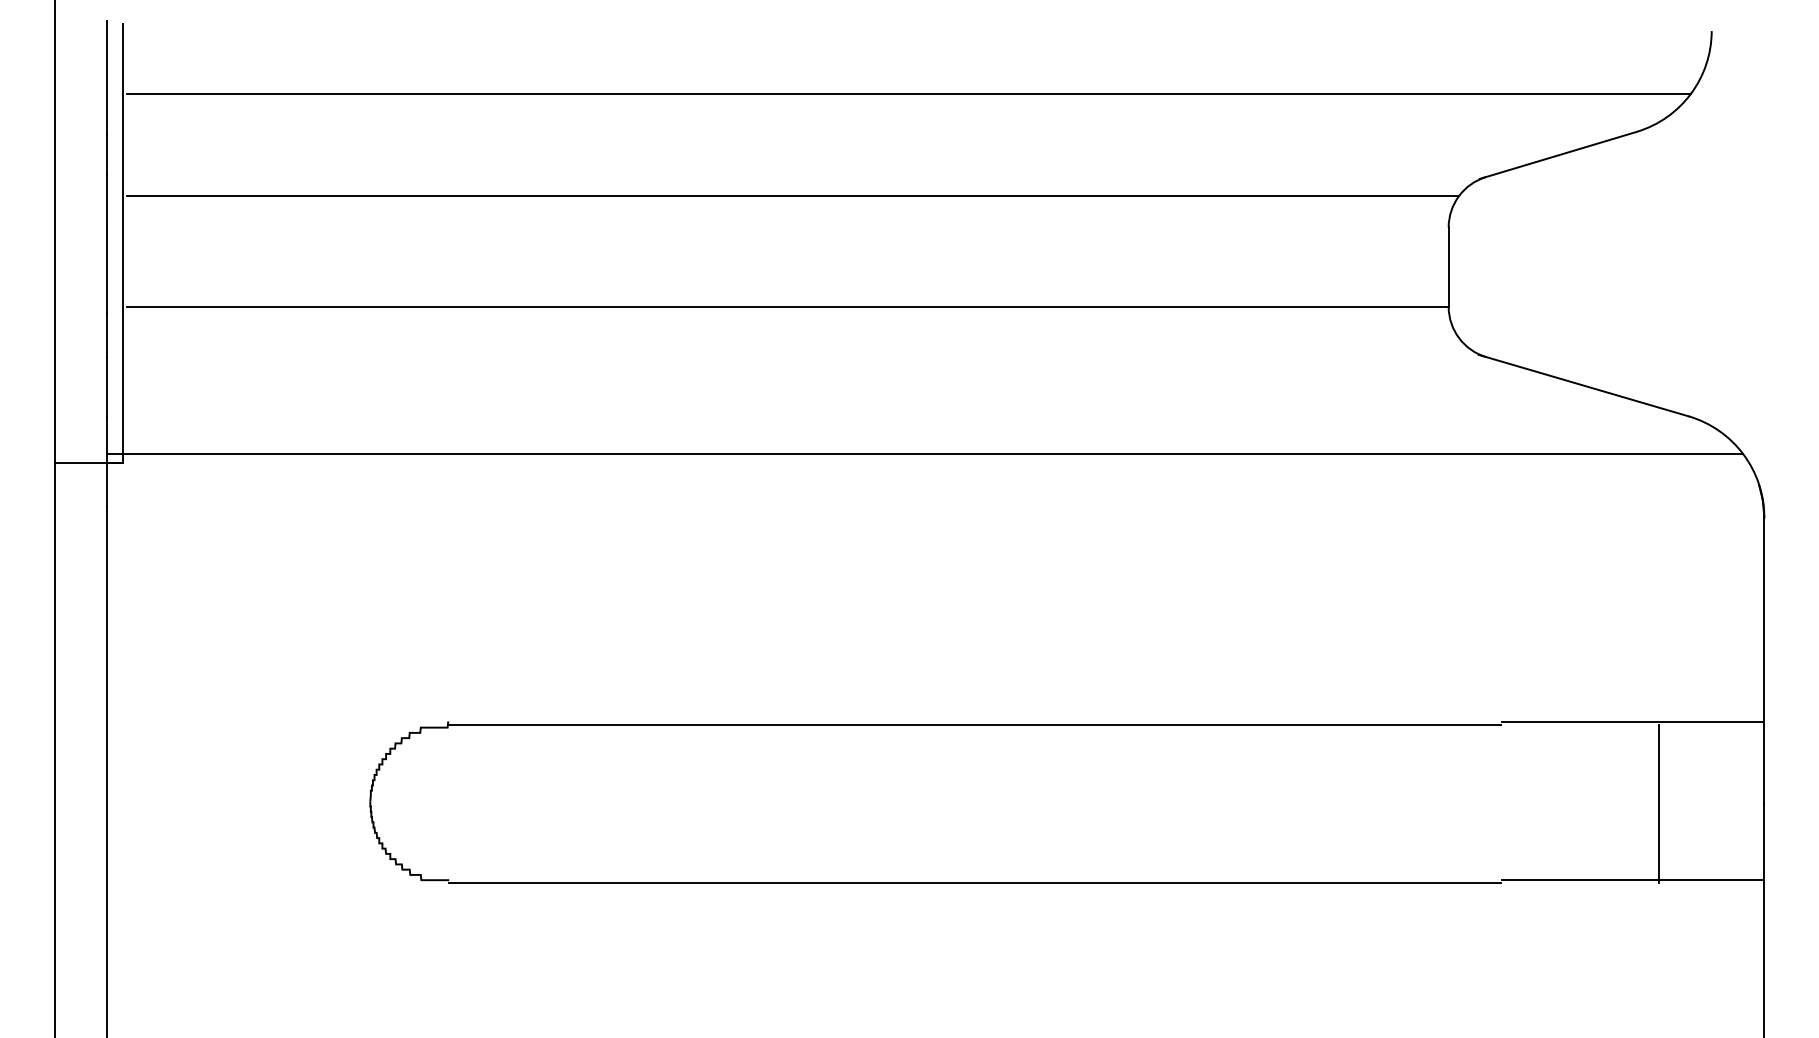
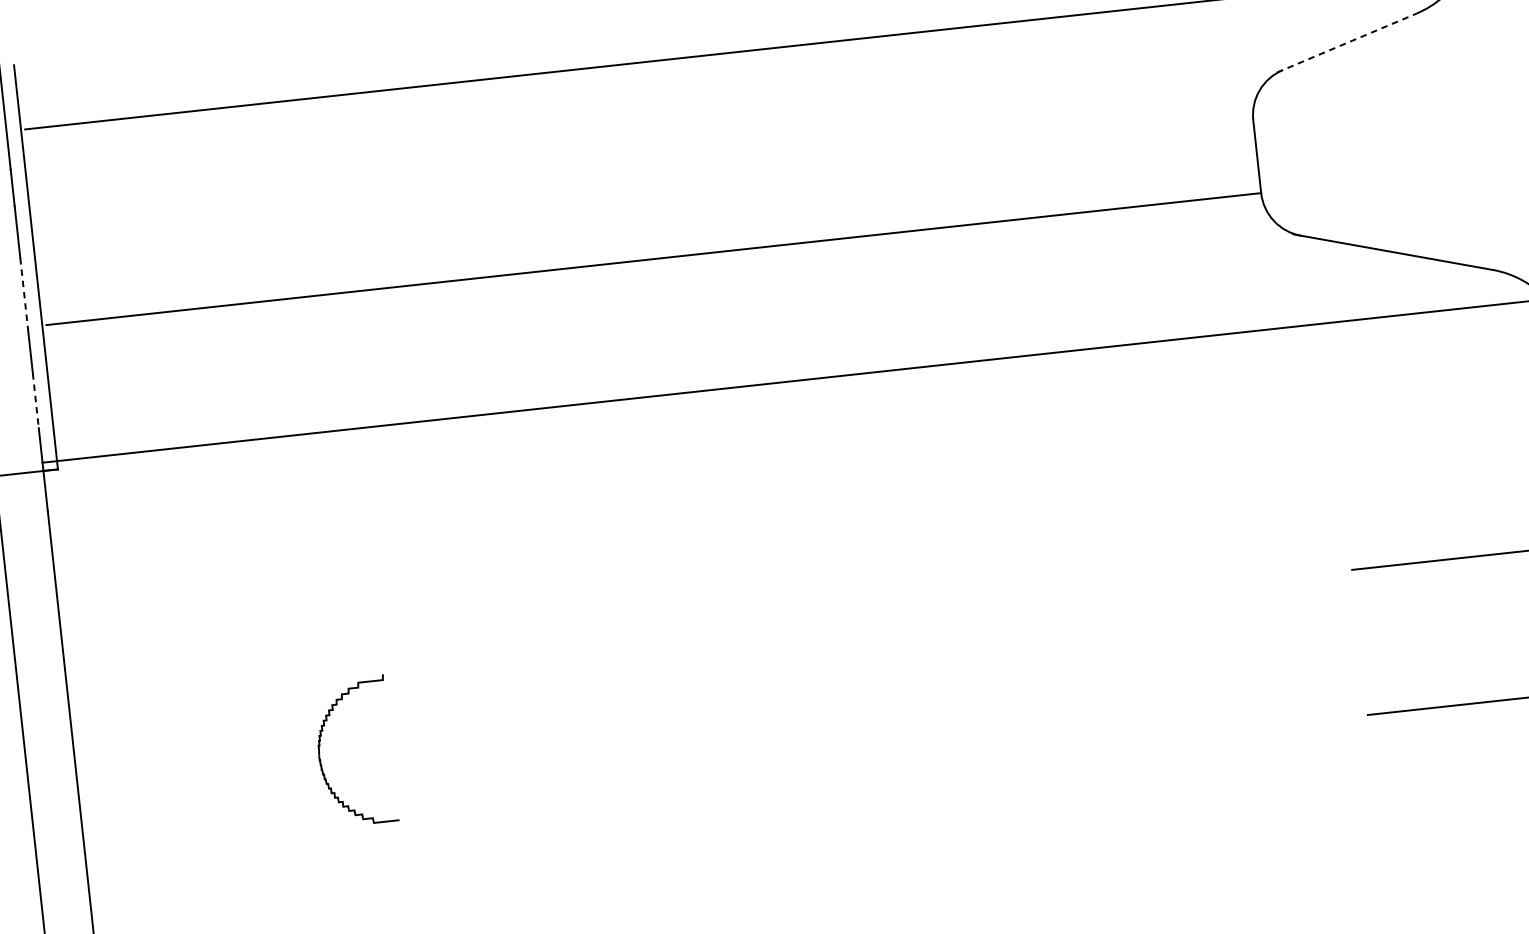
line: (1558, 155) -> (1347, 43), solid -> dashed
line: (793, 196) -> (647, 157), removed
line: (107, 272) -> (24, 295), solid -> dashed
line: (107, 386) -> (36, 400), solid -> dashed
line: (975, 724) -> (867, 624), removed
line: (1659, 803) -> (1504, 628), removed
line: (975, 882) -> (883, 769), removed

